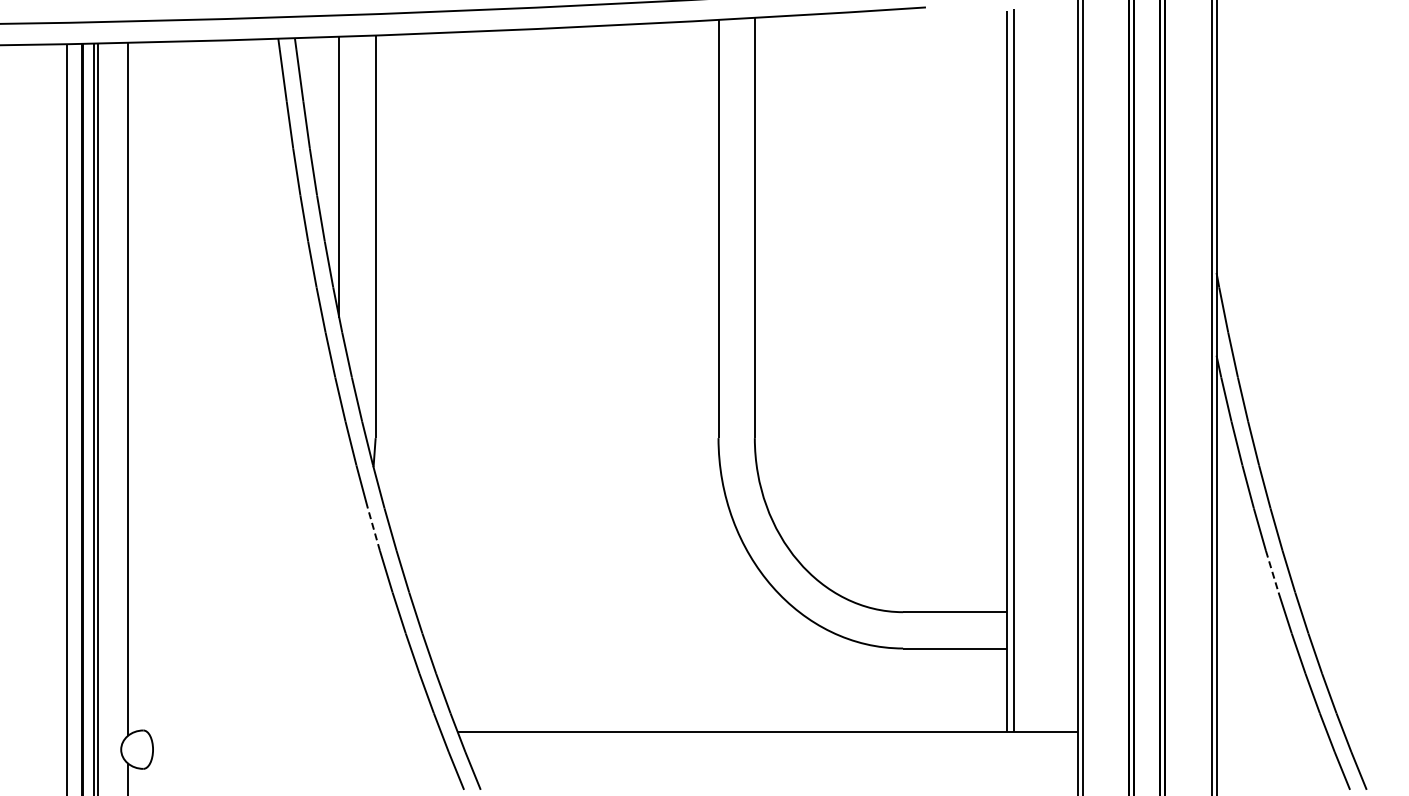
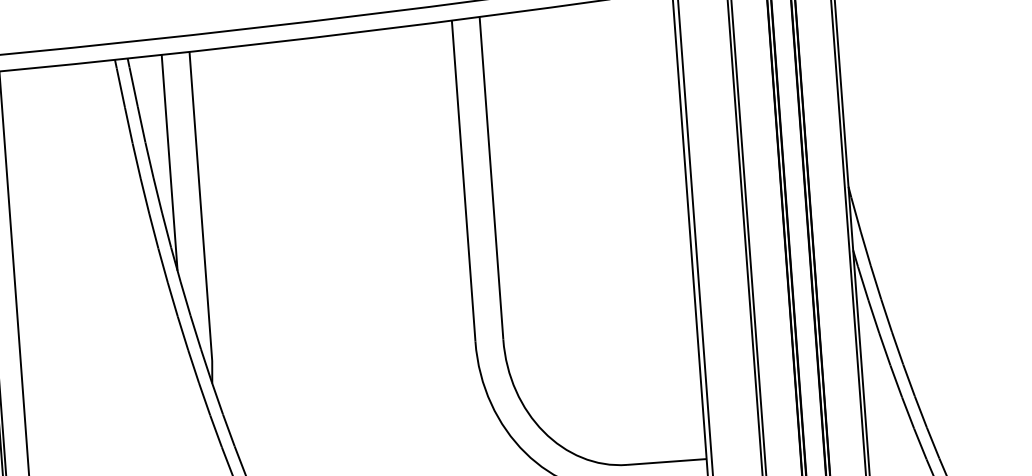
line: (373, 529) -> (215, 431), dashed -> solid
line: (1272, 571) -> (908, 412), dashed -> solid

